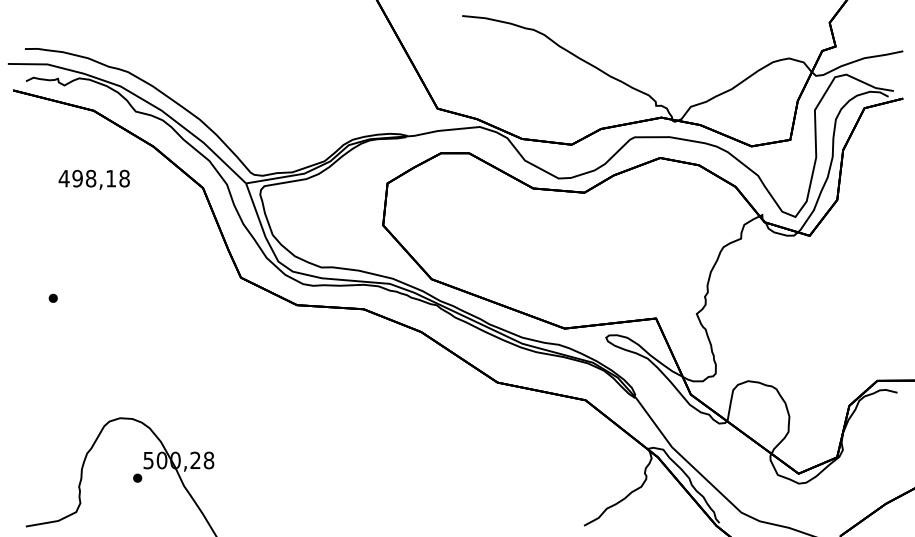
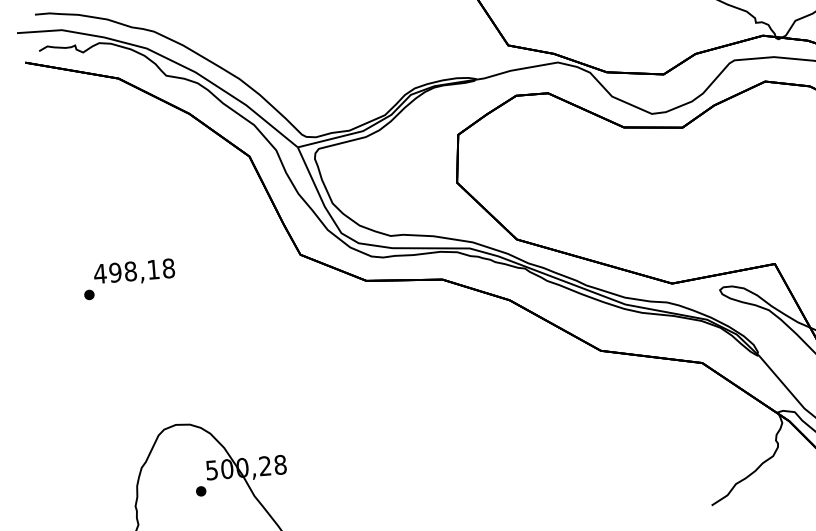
text: (93, 179) -> (133, 272), moved

